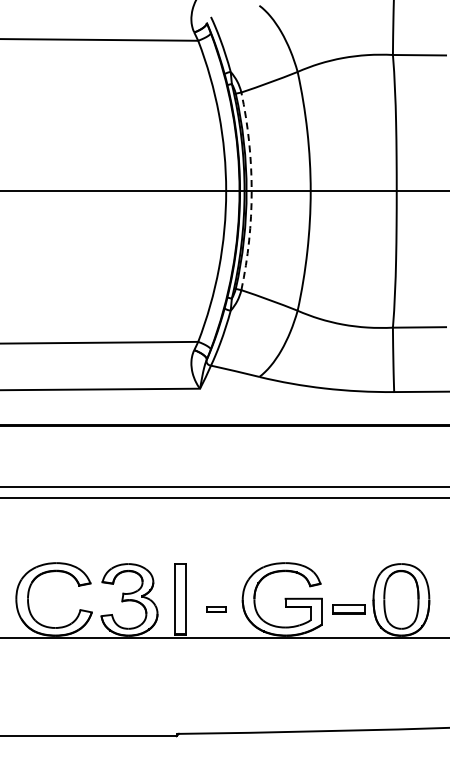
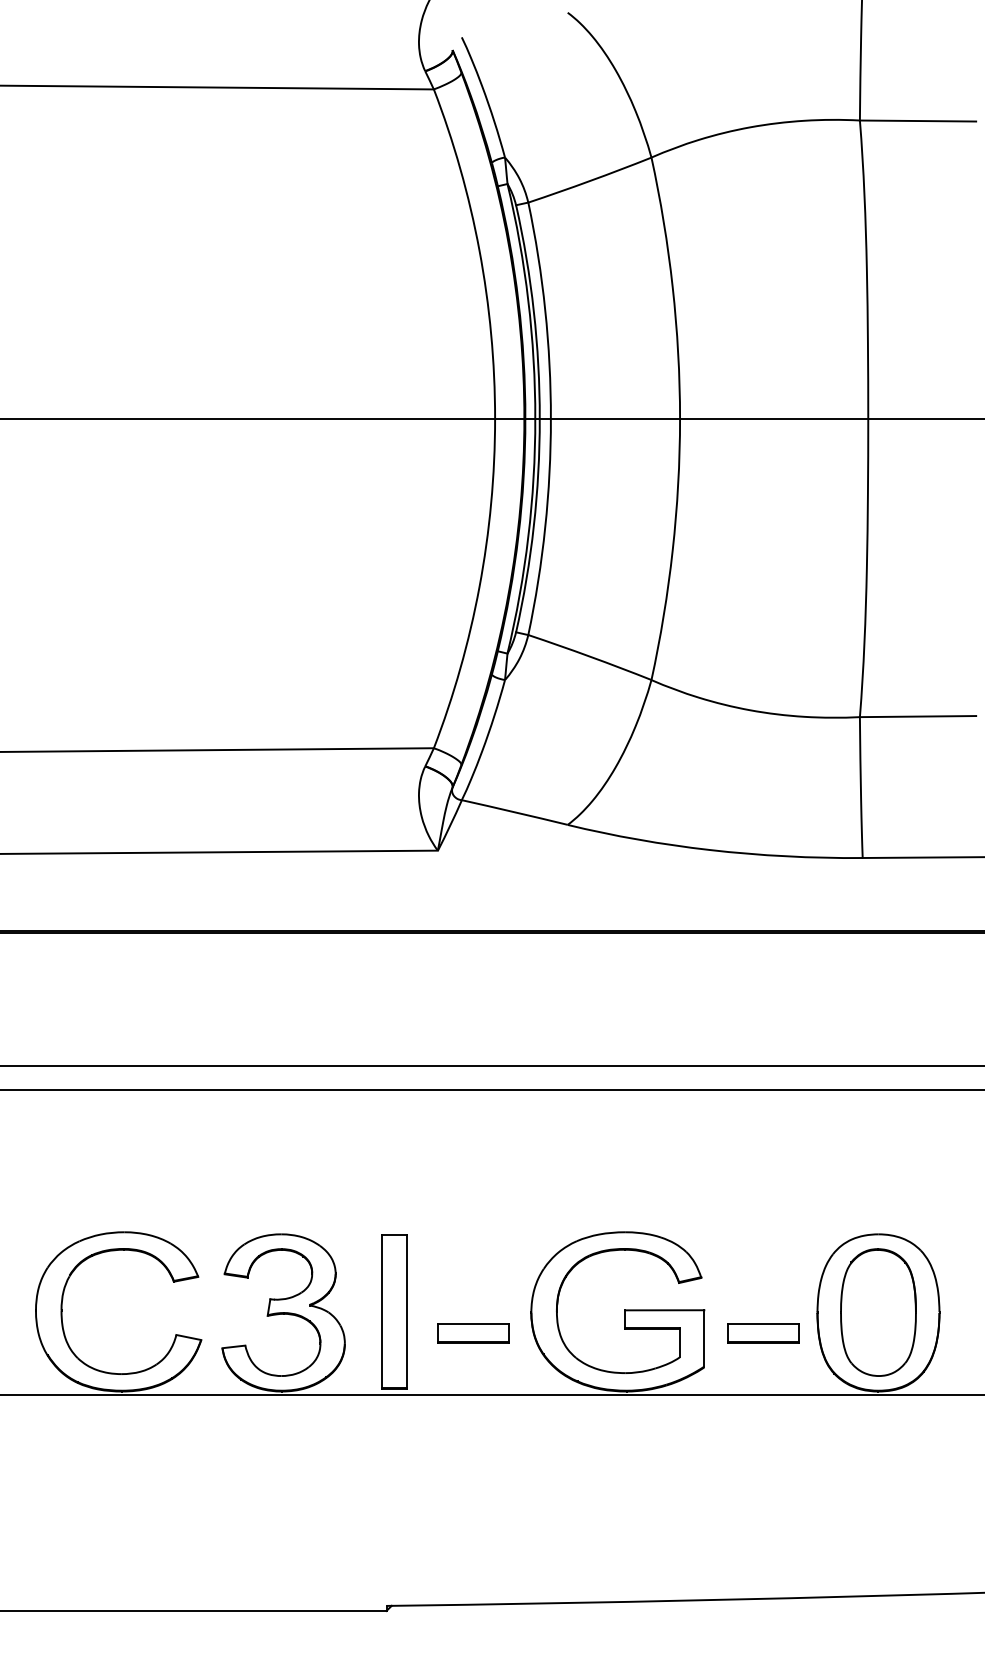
arc: (251, 191) -> (550, 419), dashed -> solid
part: (215, 609) -> (471, 1333), size x1.67

